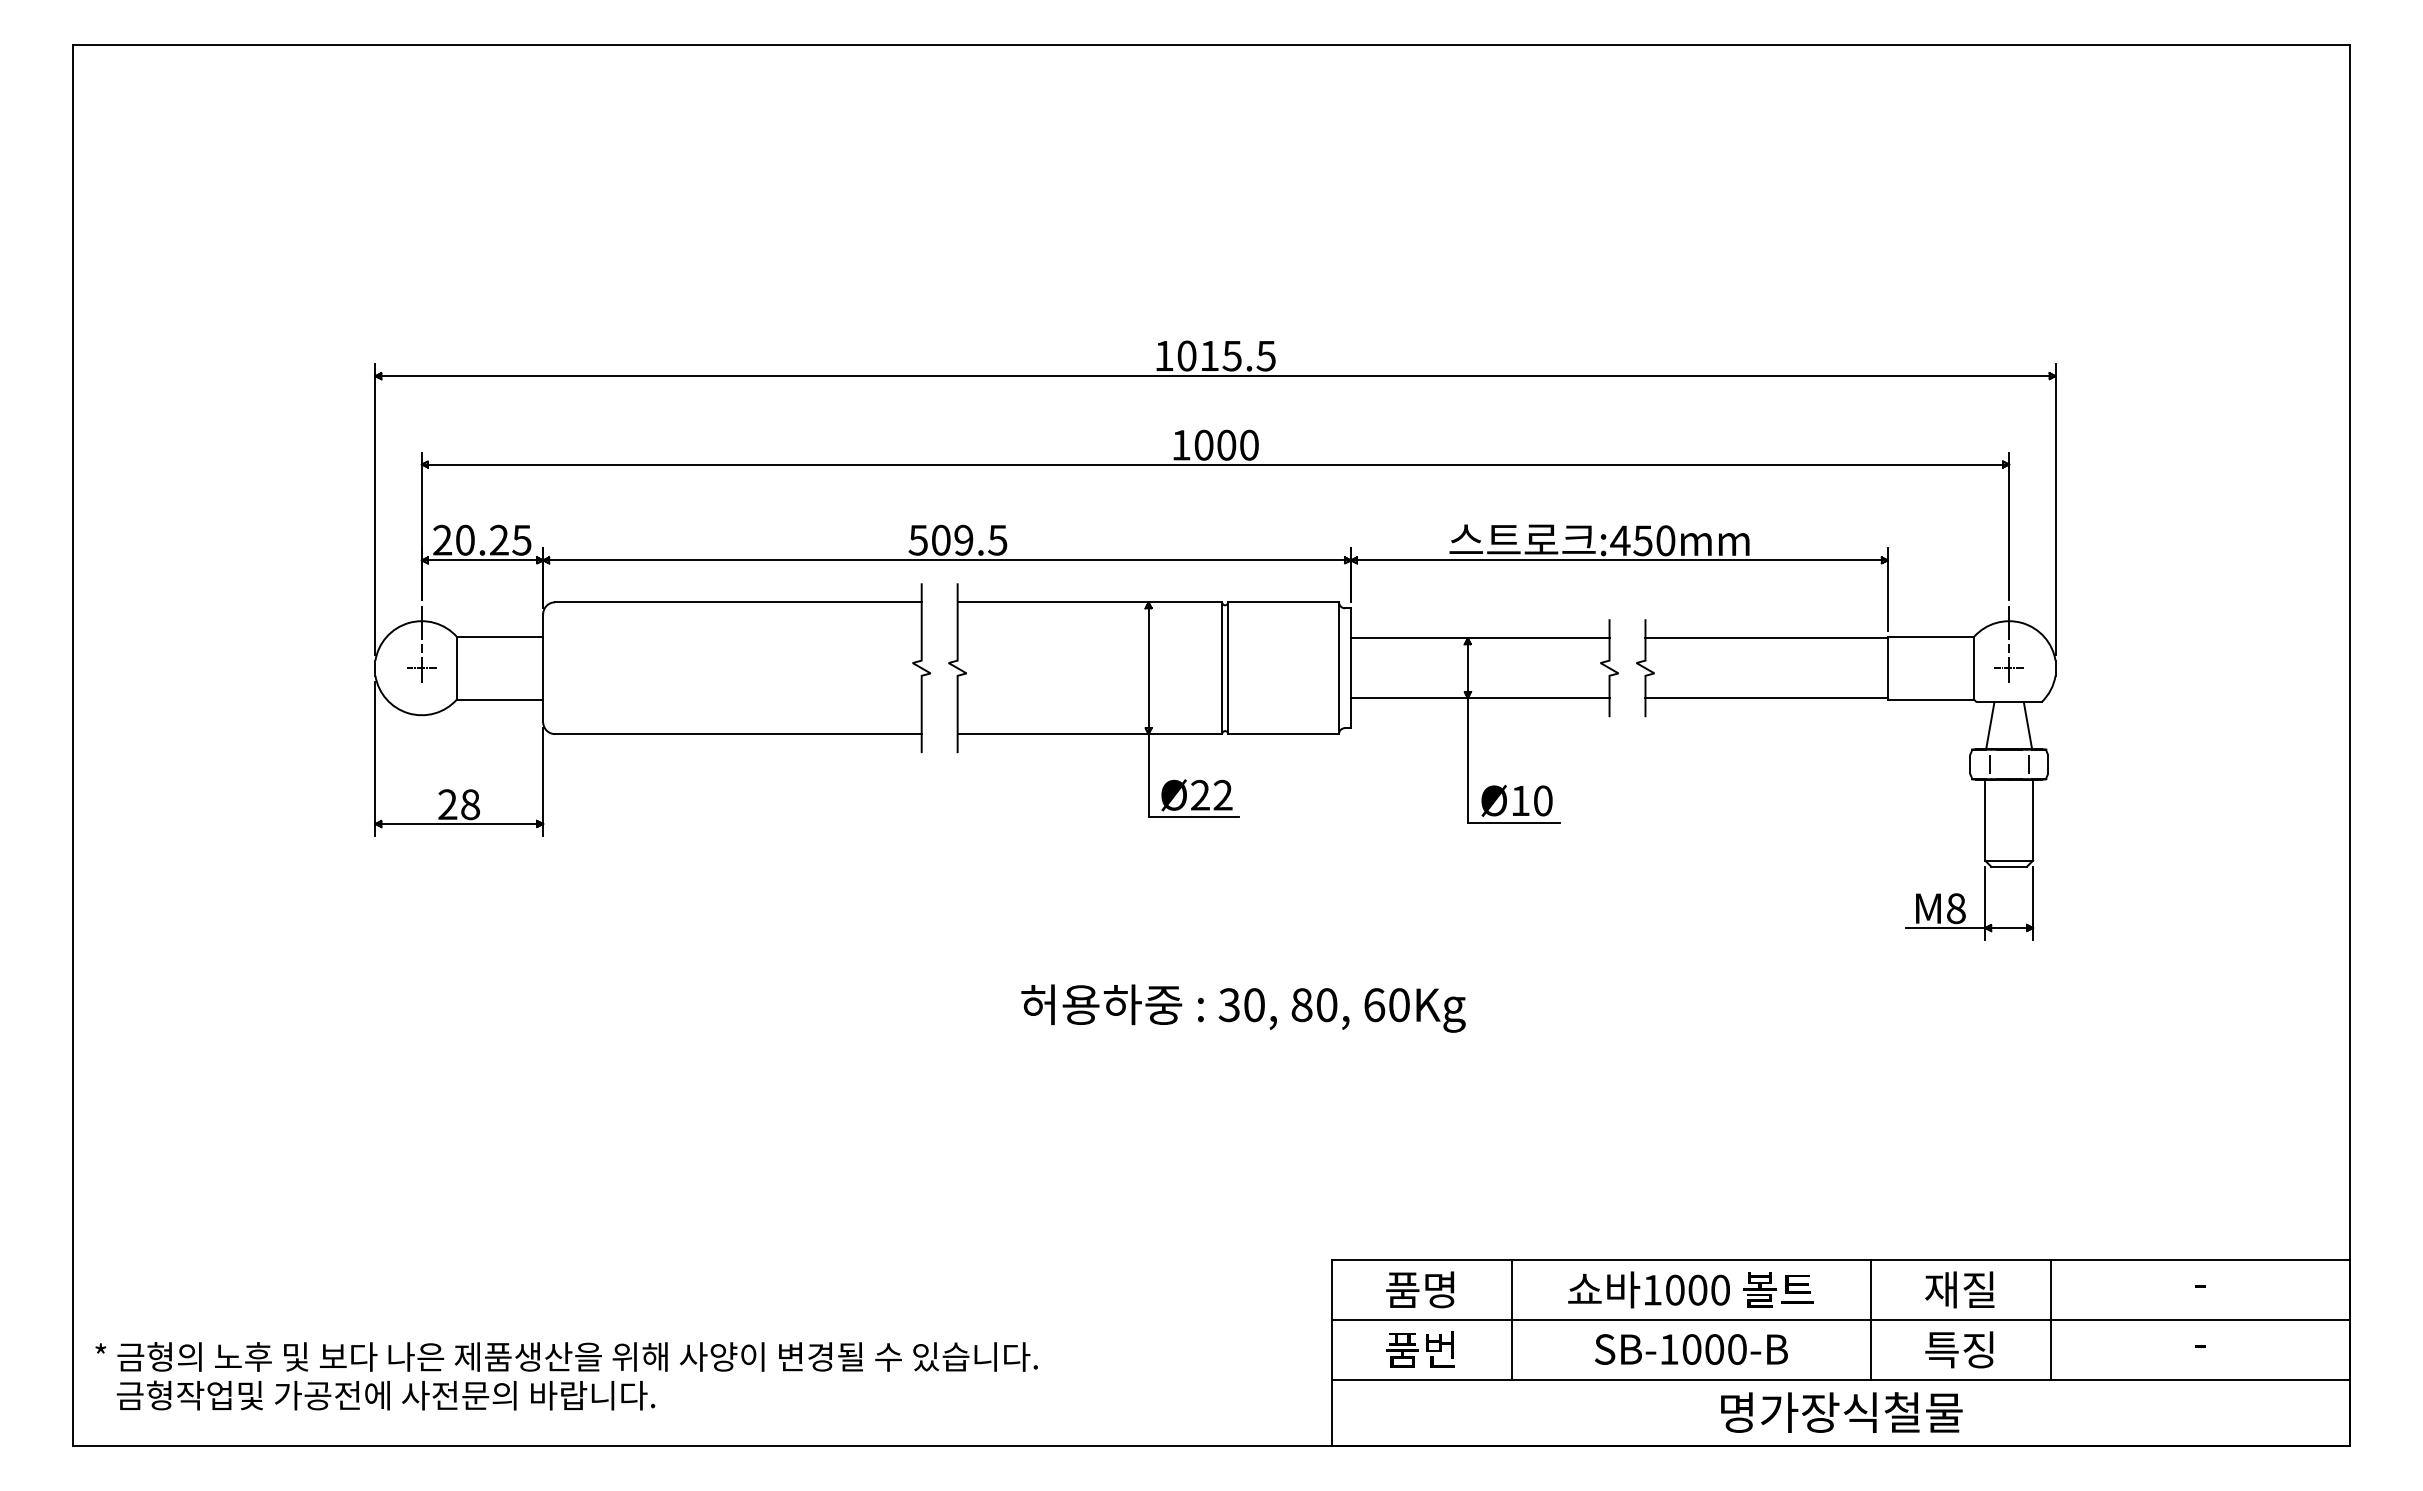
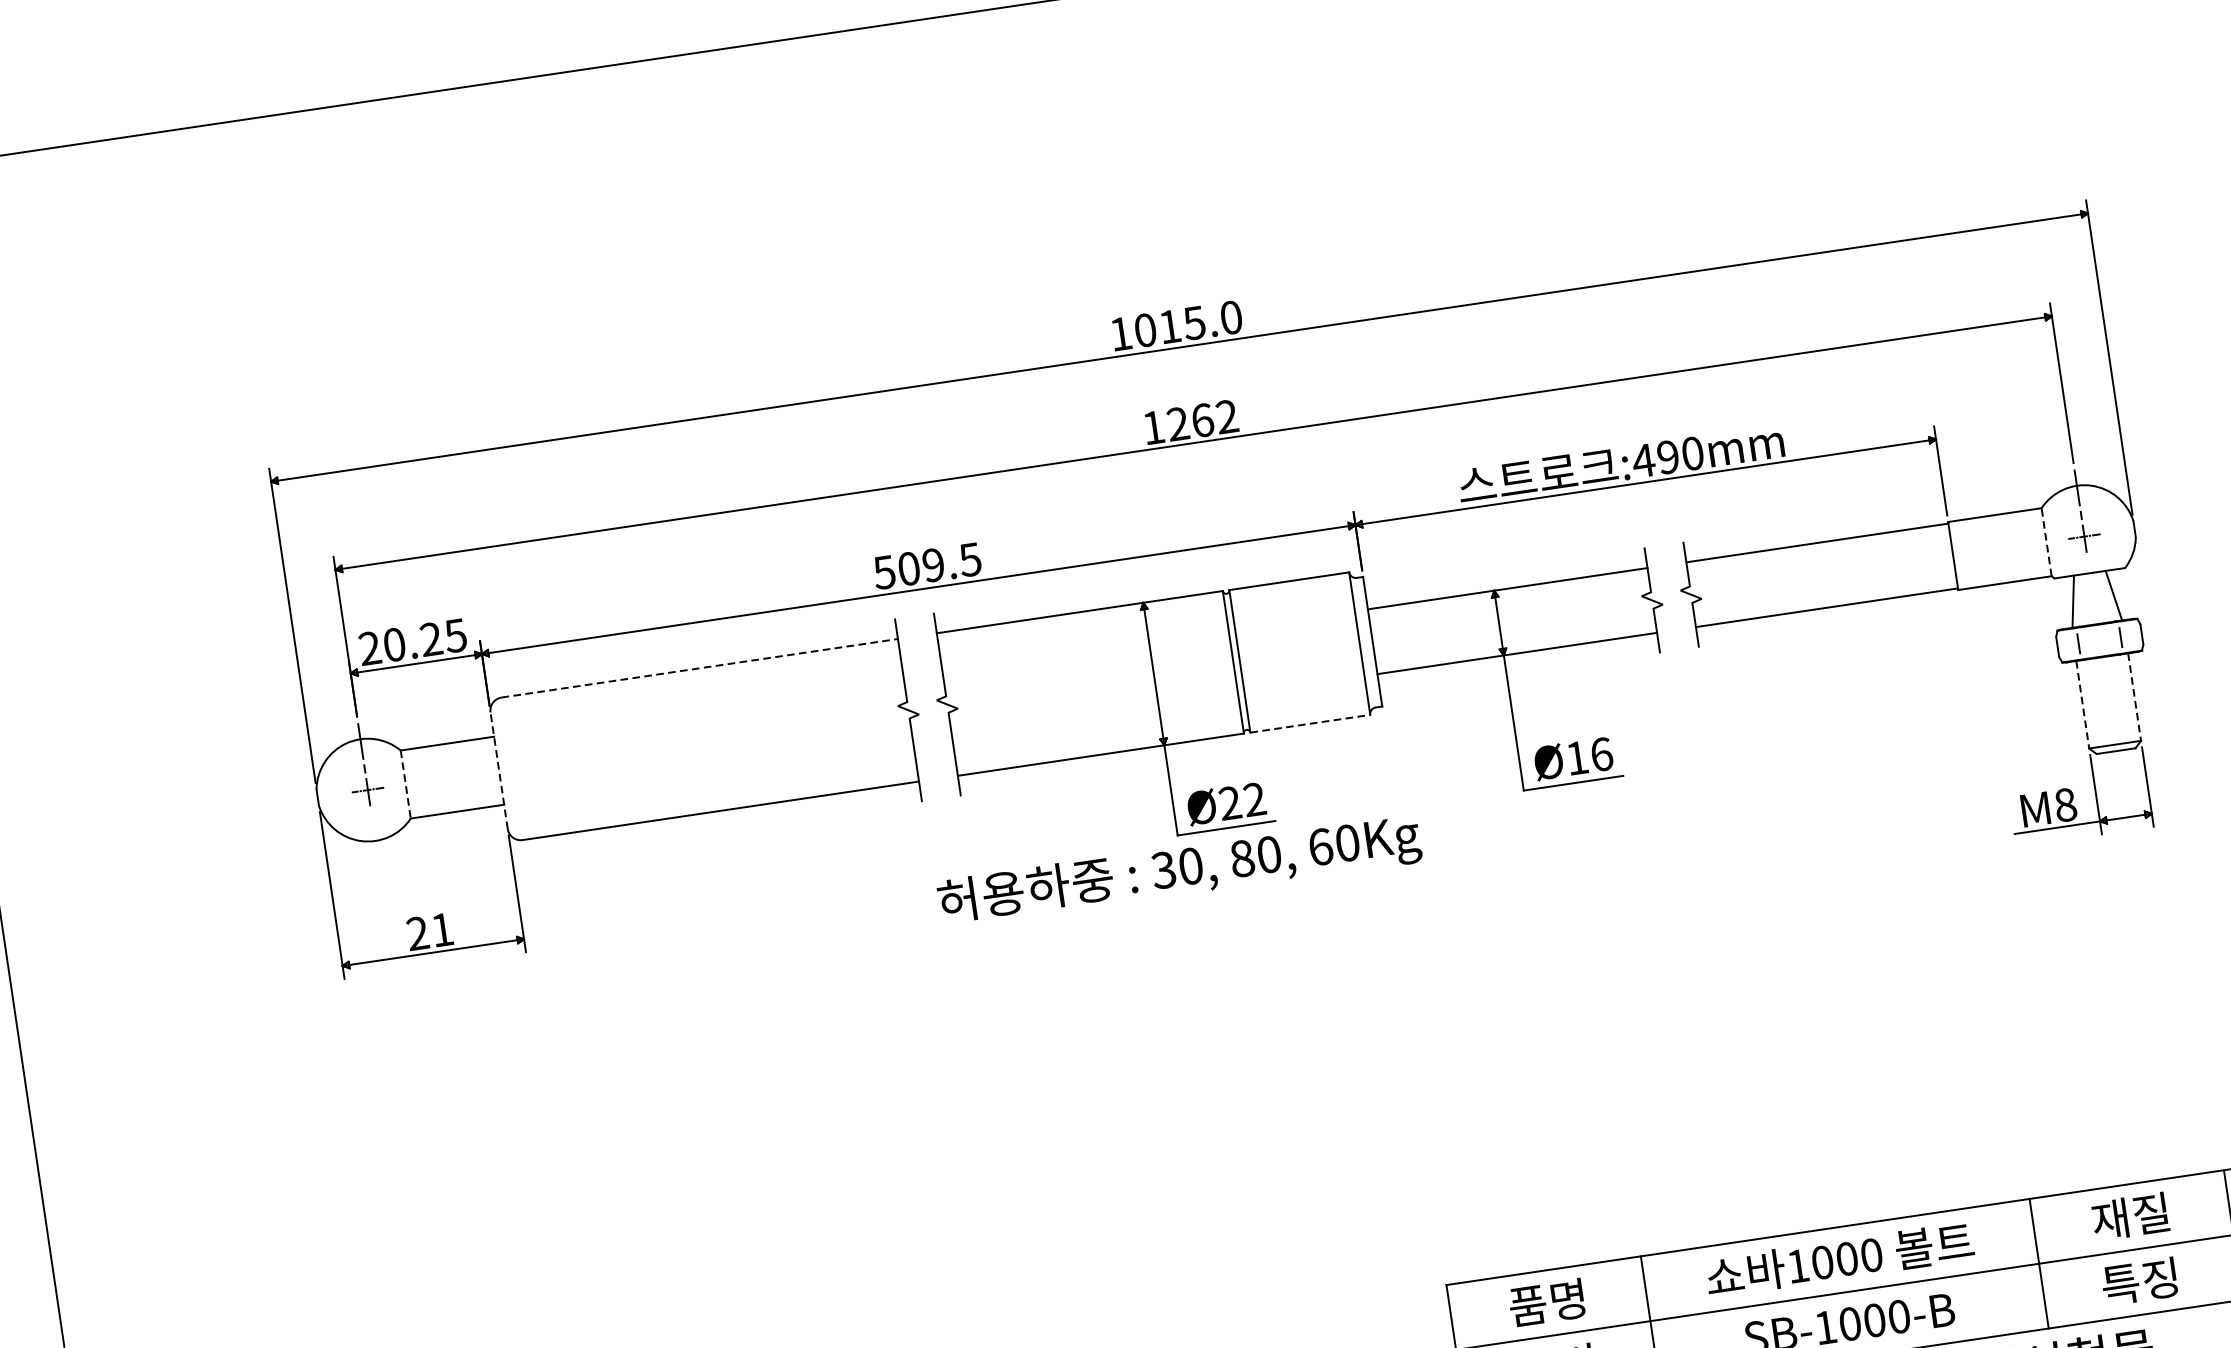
text: (1265, 355) -> (1230, 317), 1015.5 -> 1015.0
text: (1226, 444) -> (1202, 419), 1000 -> 1262
text: (1642, 540) -> (1667, 457), :450mm -> :490mm
line: (738, 602) -> (699, 668), solid -> dashed
line: (1974, 667) -> (2046, 541), solid -> dashed
line: (456, 668) -> (405, 784), solid -> dashed
line: (543, 668) -> (499, 770), solid -> dashed
line: (1284, 734) -> (1311, 724), solid -> dashed
text: (1543, 800) -> (1602, 754), Ø10 -> Ø16
text: (470, 804) -> (442, 929), 28 -> 21
line: (1985, 820) -> (2083, 705), solid -> dashed
line: (2033, 820) -> (2135, 697), solid -> dashed
text: (1243, 1008) -> (1179, 871), moved

